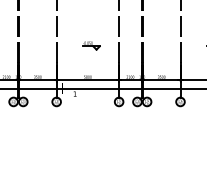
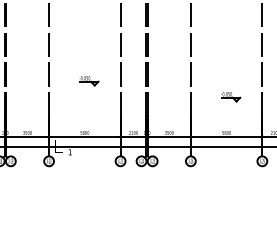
part: (91, 46) -> (89, 81), moved

